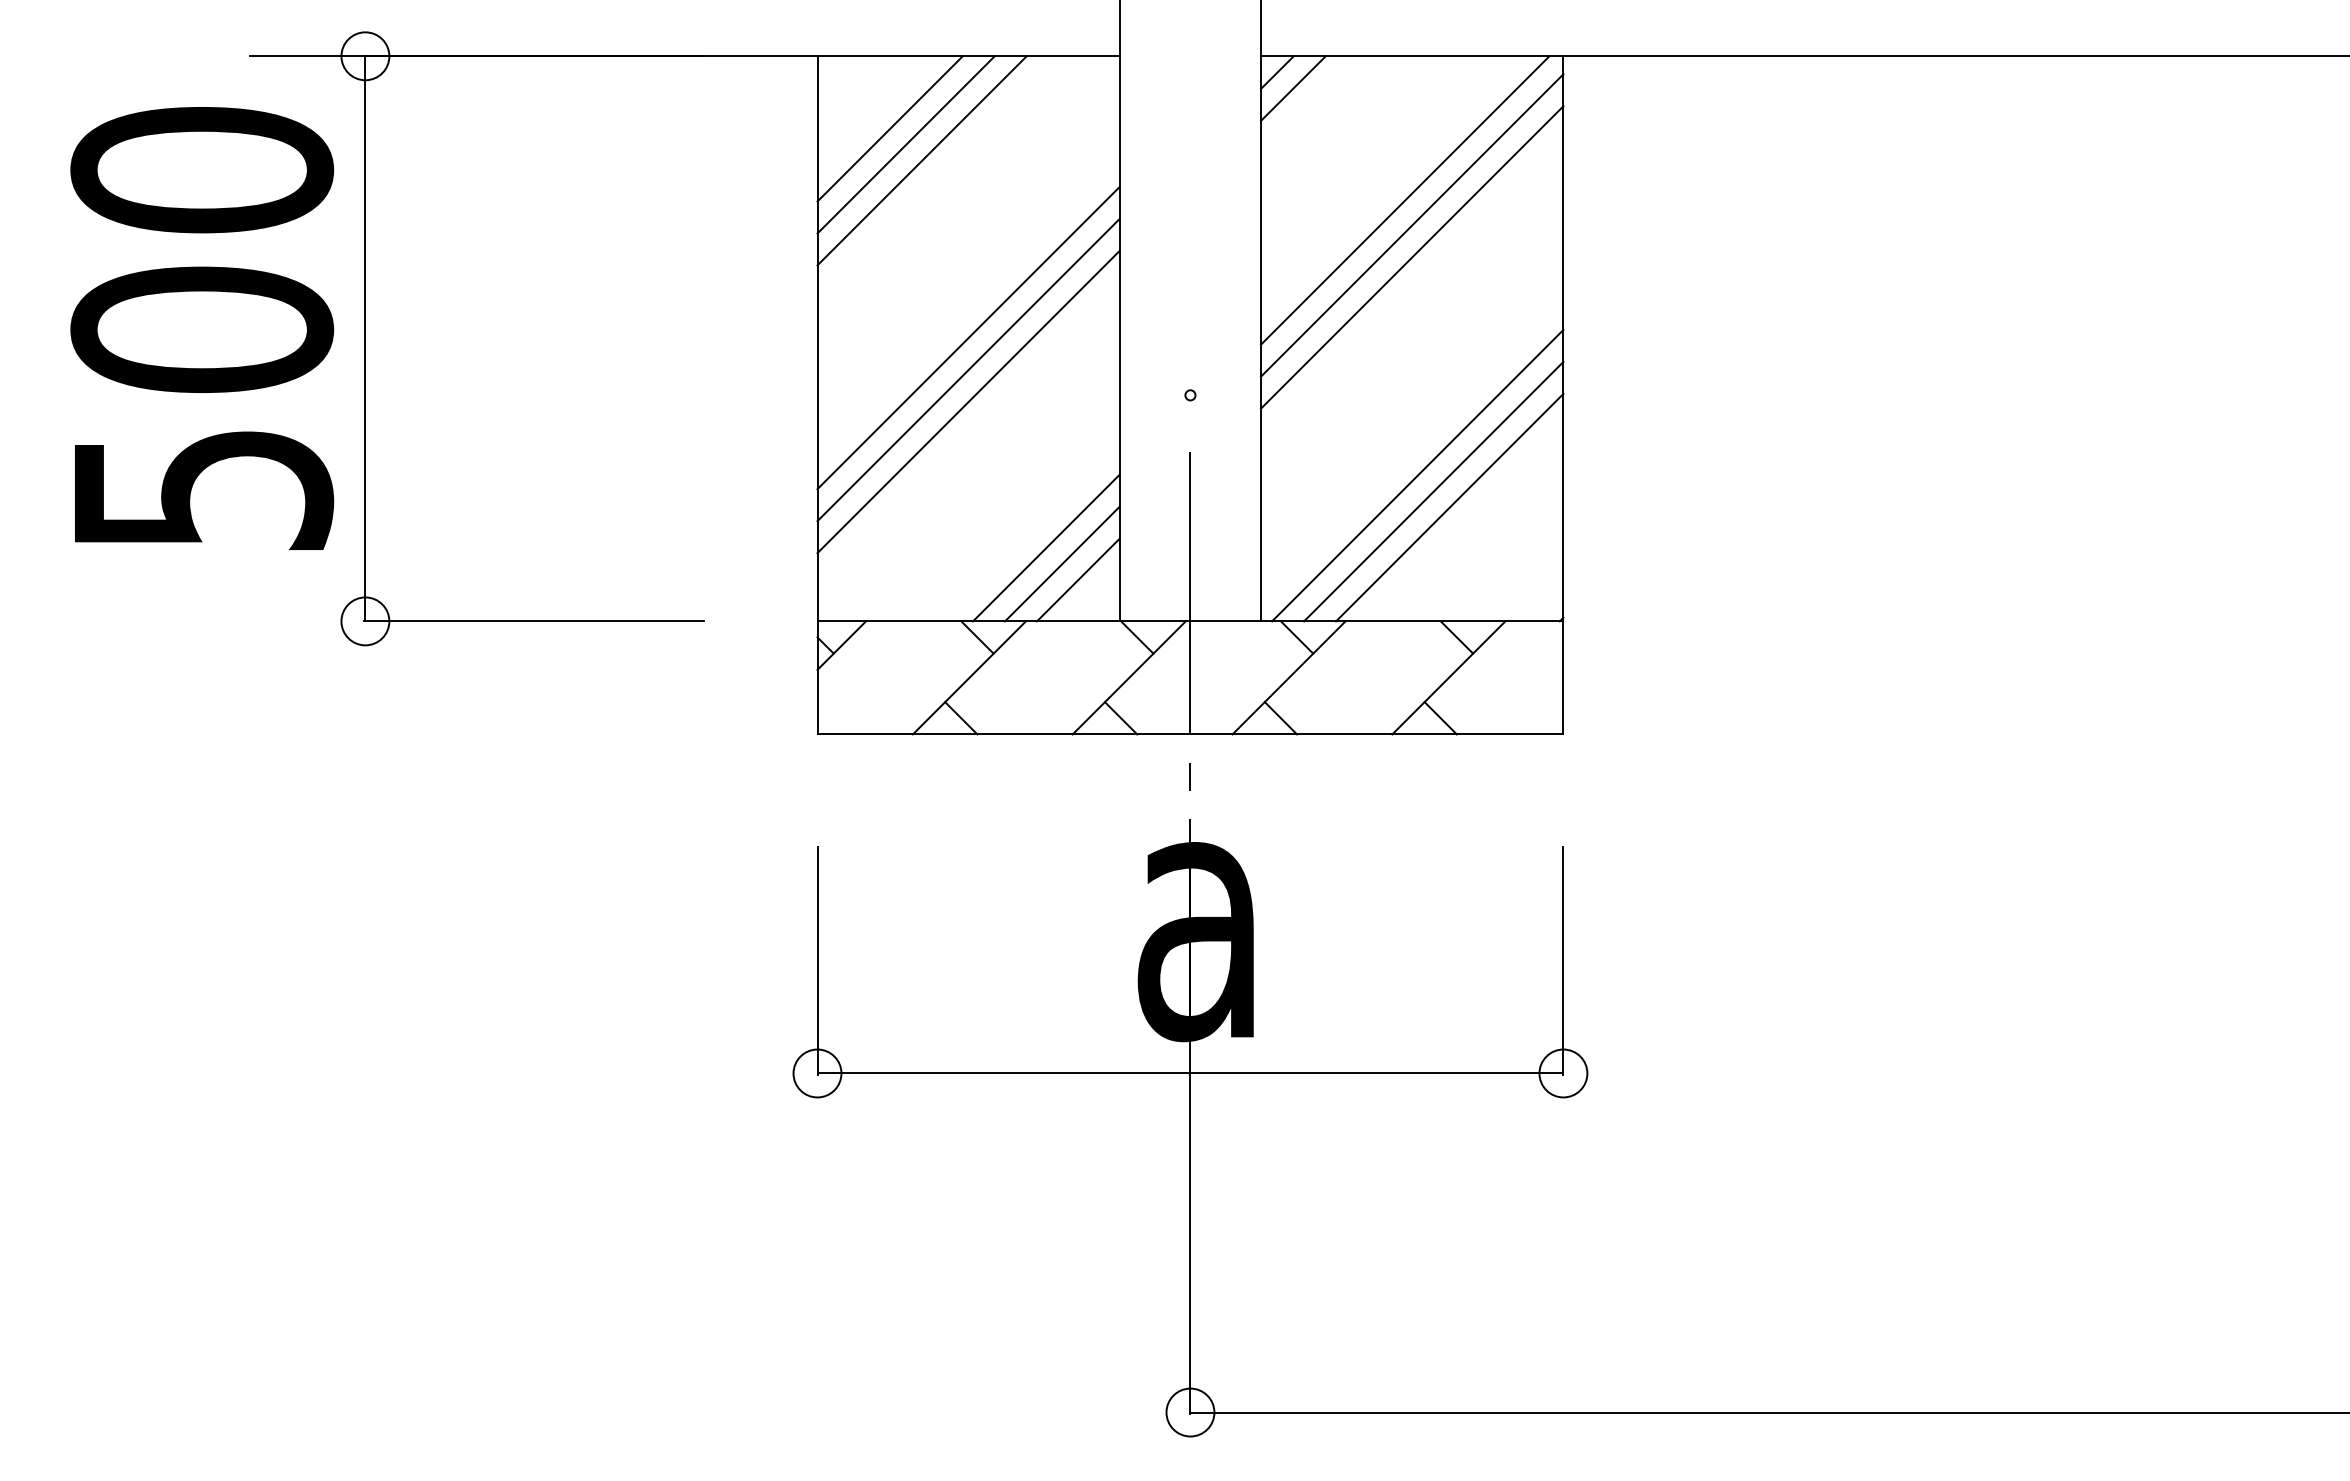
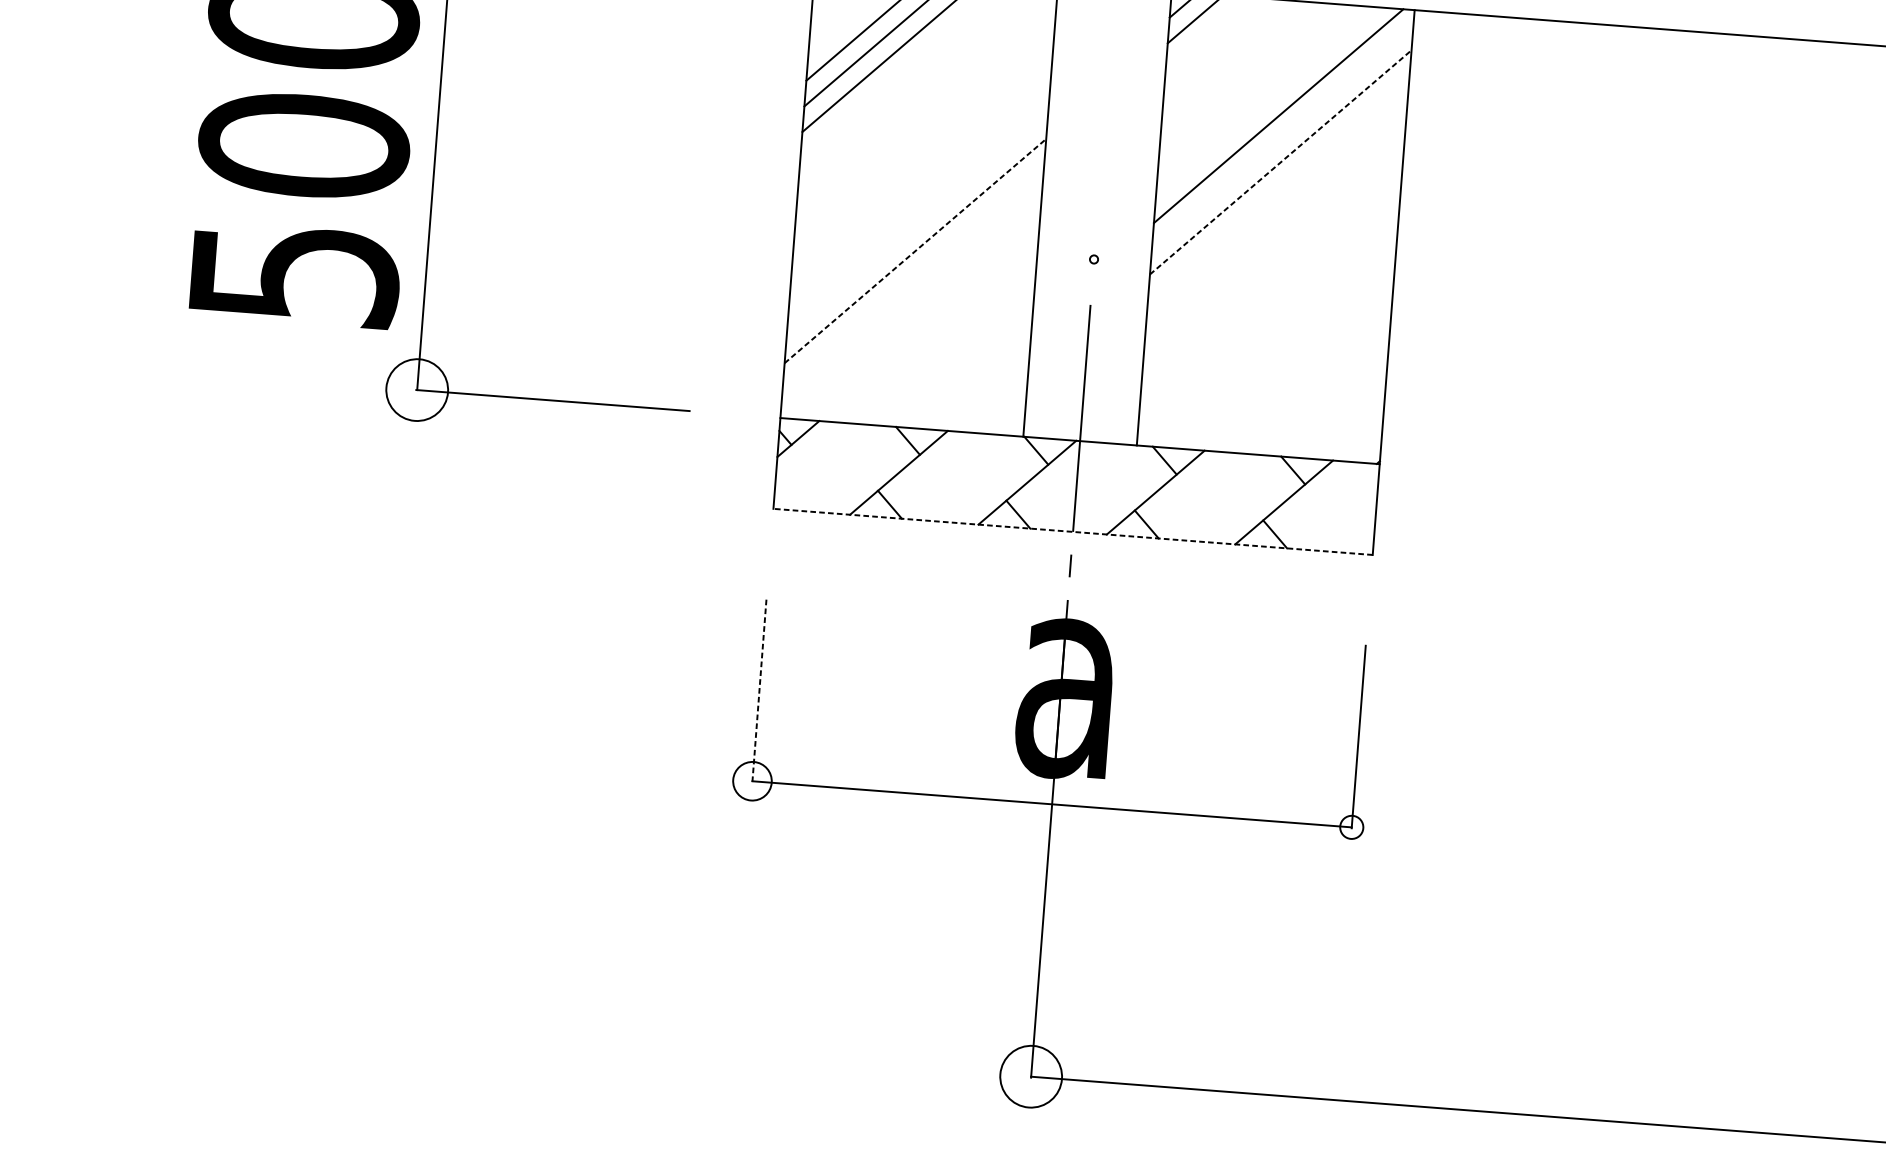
line: (1412, 225) -> (1282, 136), removed
line: (1412, 257) -> (1280, 162), solid -> dashed
line: (968, 337) -> (919, 199), removed
line: (968, 369) -> (917, 225), removed
line: (968, 401) -> (915, 250), solid -> dashed
line: (1417, 475) -> (1271, 337), removed
line: (1433, 491) -> (1283, 351), removed
line: (1449, 507) -> (1295, 365), removed
line: (1046, 547) -> (968, 372), removed
line: (1062, 563) -> (980, 386), removed
line: (1077, 579) -> (991, 400), removed
circle: (365, 621) -> (417, 390), size x1.6
line: (1190, 734) -> (1073, 531), solid -> dashed
line: (817, 961) -> (759, 691), solid -> dashed
circle: (1563, 1073) -> (1351, 827), size x0.6
circle: (1190, 1412) -> (1031, 1076), size x1.6

